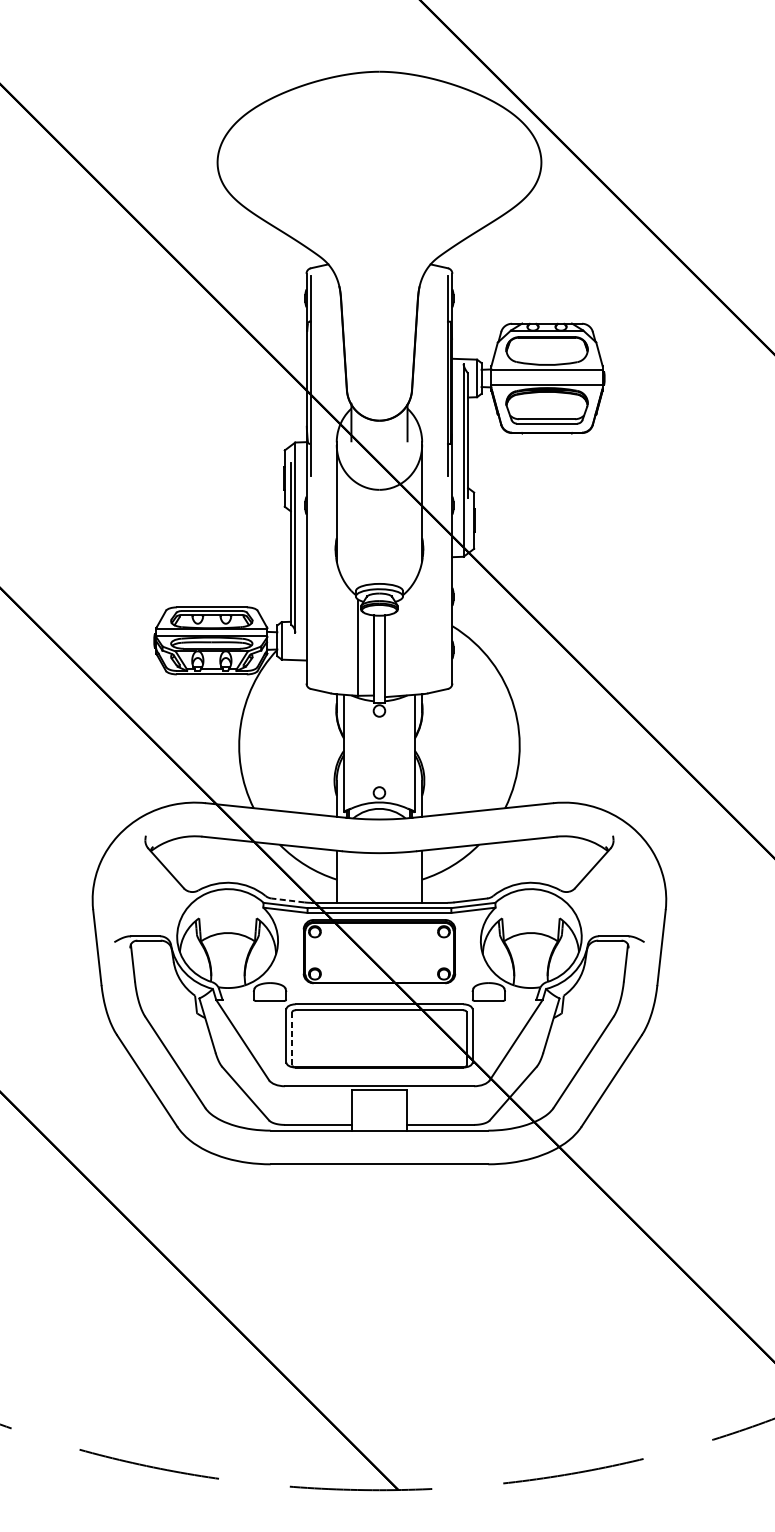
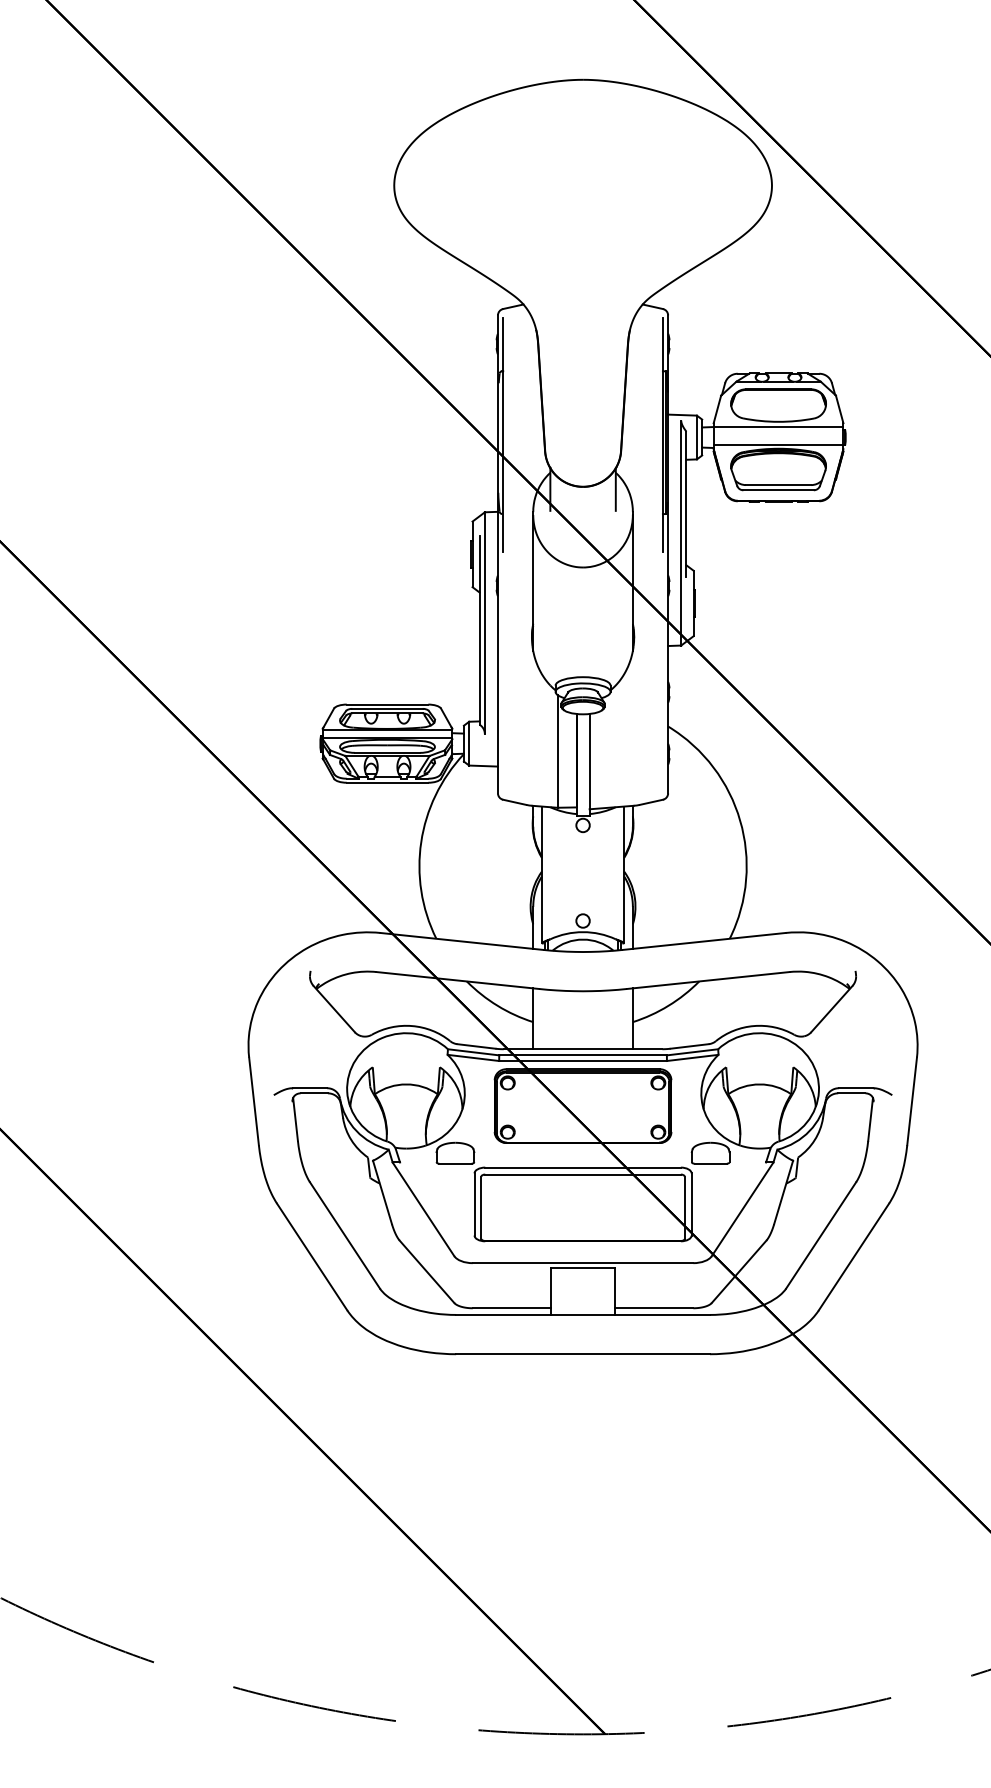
line: (287, 900) -> (475, 1046), dashed -> solid
line: (292, 1039) -> (481, 1208), dashed -> solid

